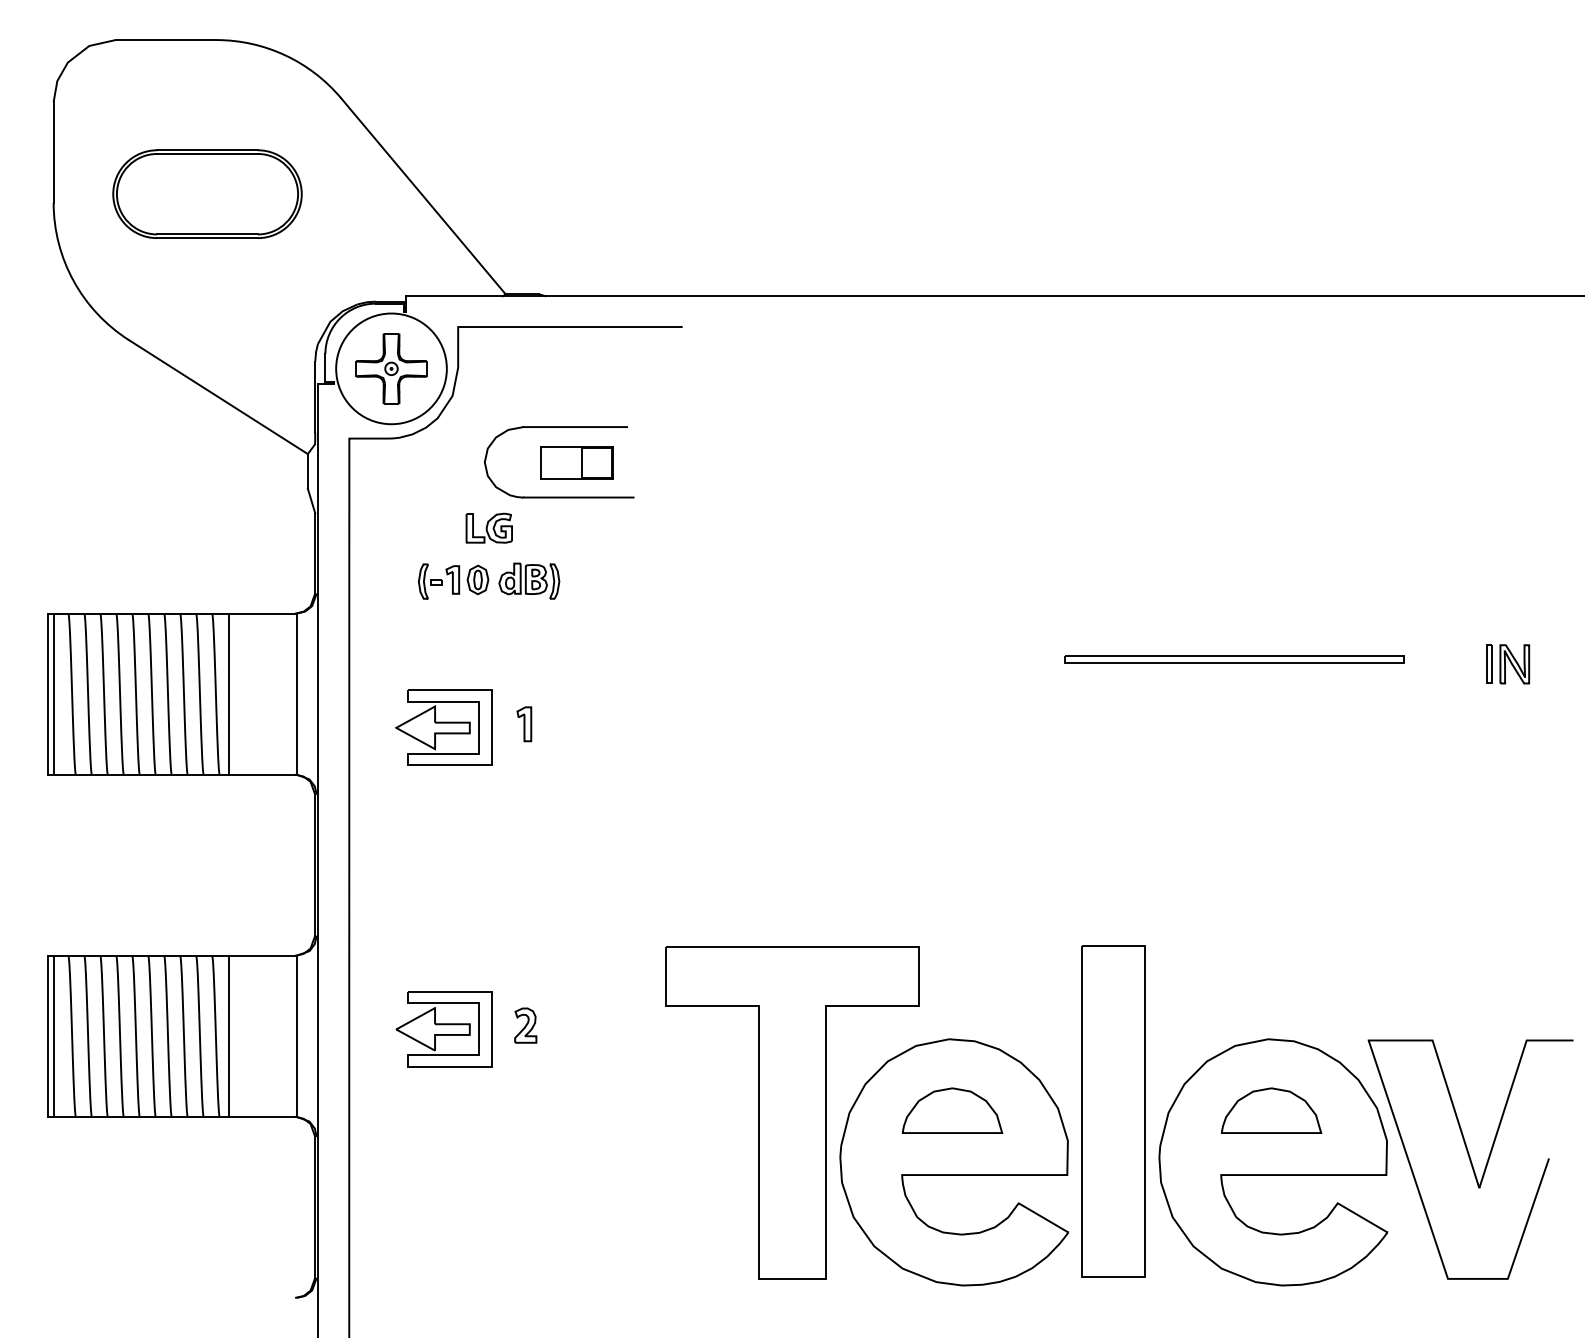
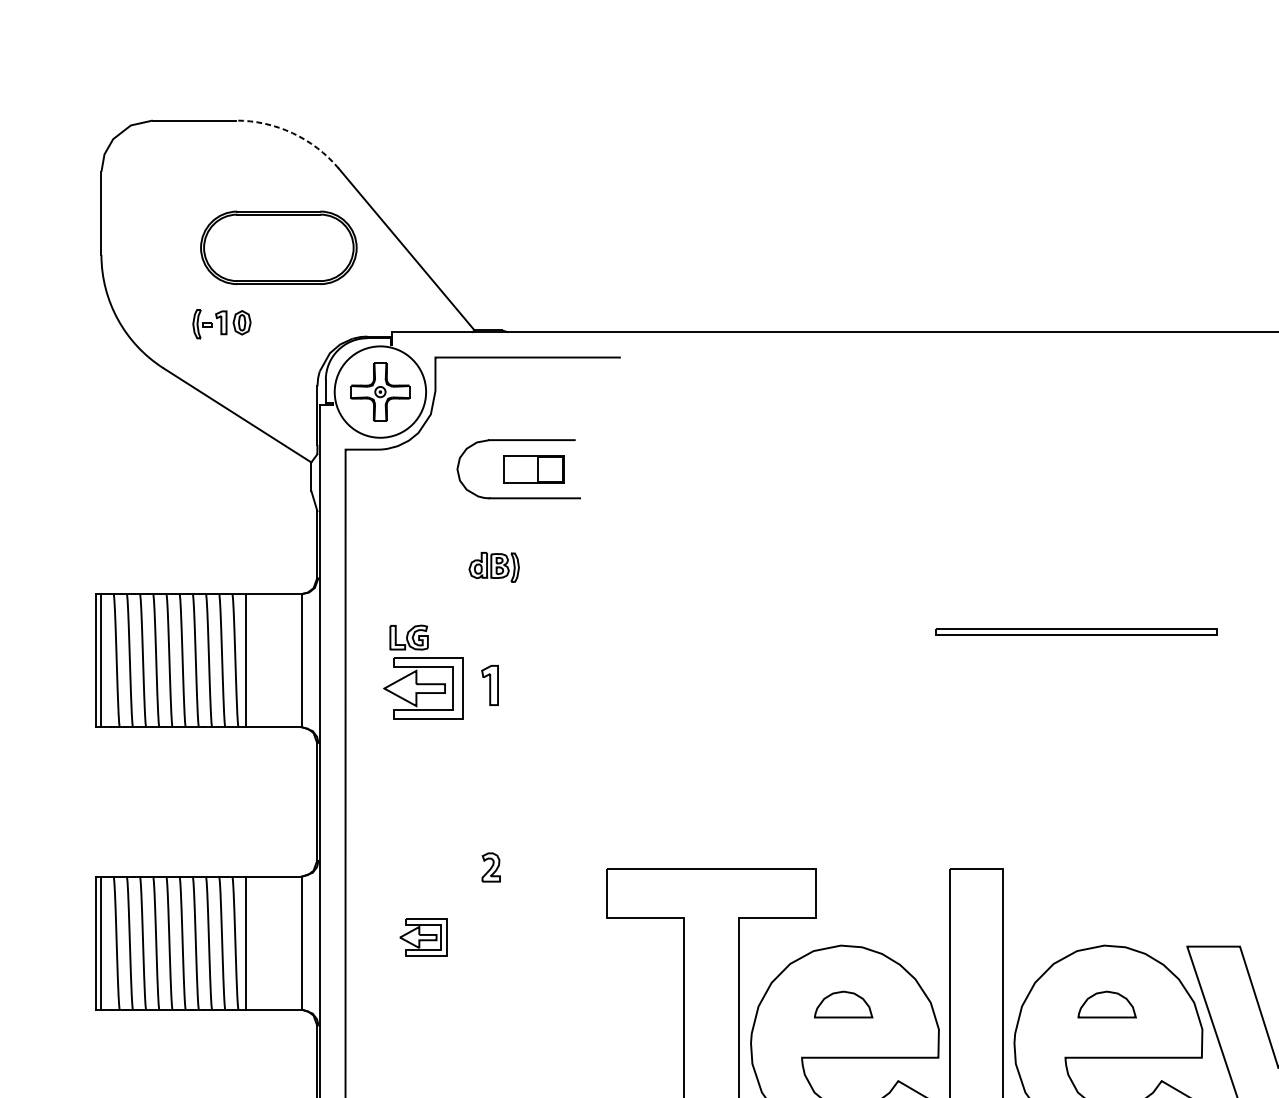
arc: (285, 55) -> (292, 133), solid -> dashed
part: (207, 193) -> (278, 247), moved
part: (488, 527) -> (408, 637), moved
part: (453, 581) -> (221, 324), moved
part: (524, 724) -> (490, 685), size x1.4
part: (525, 1025) -> (491, 867), moved
part: (443, 1029) -> (423, 937), size x0.6
part: (952, 1110) -> (843, 1004), size x0.7
part: (1271, 1110) -> (1107, 1004), size x0.7

